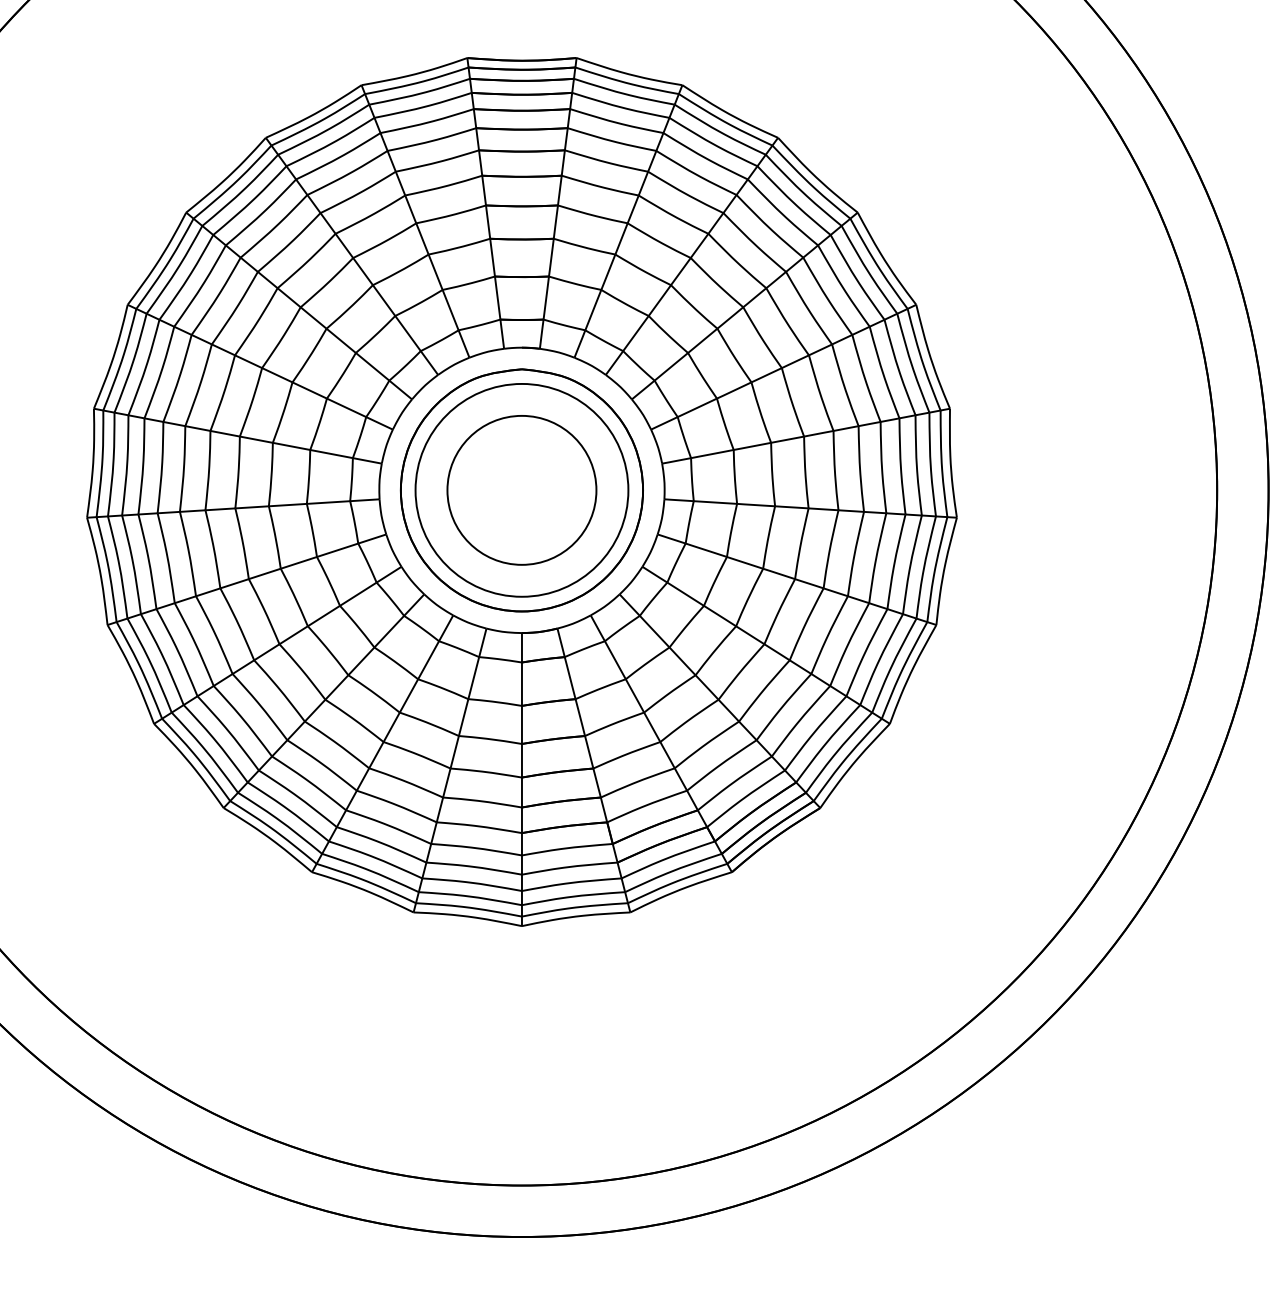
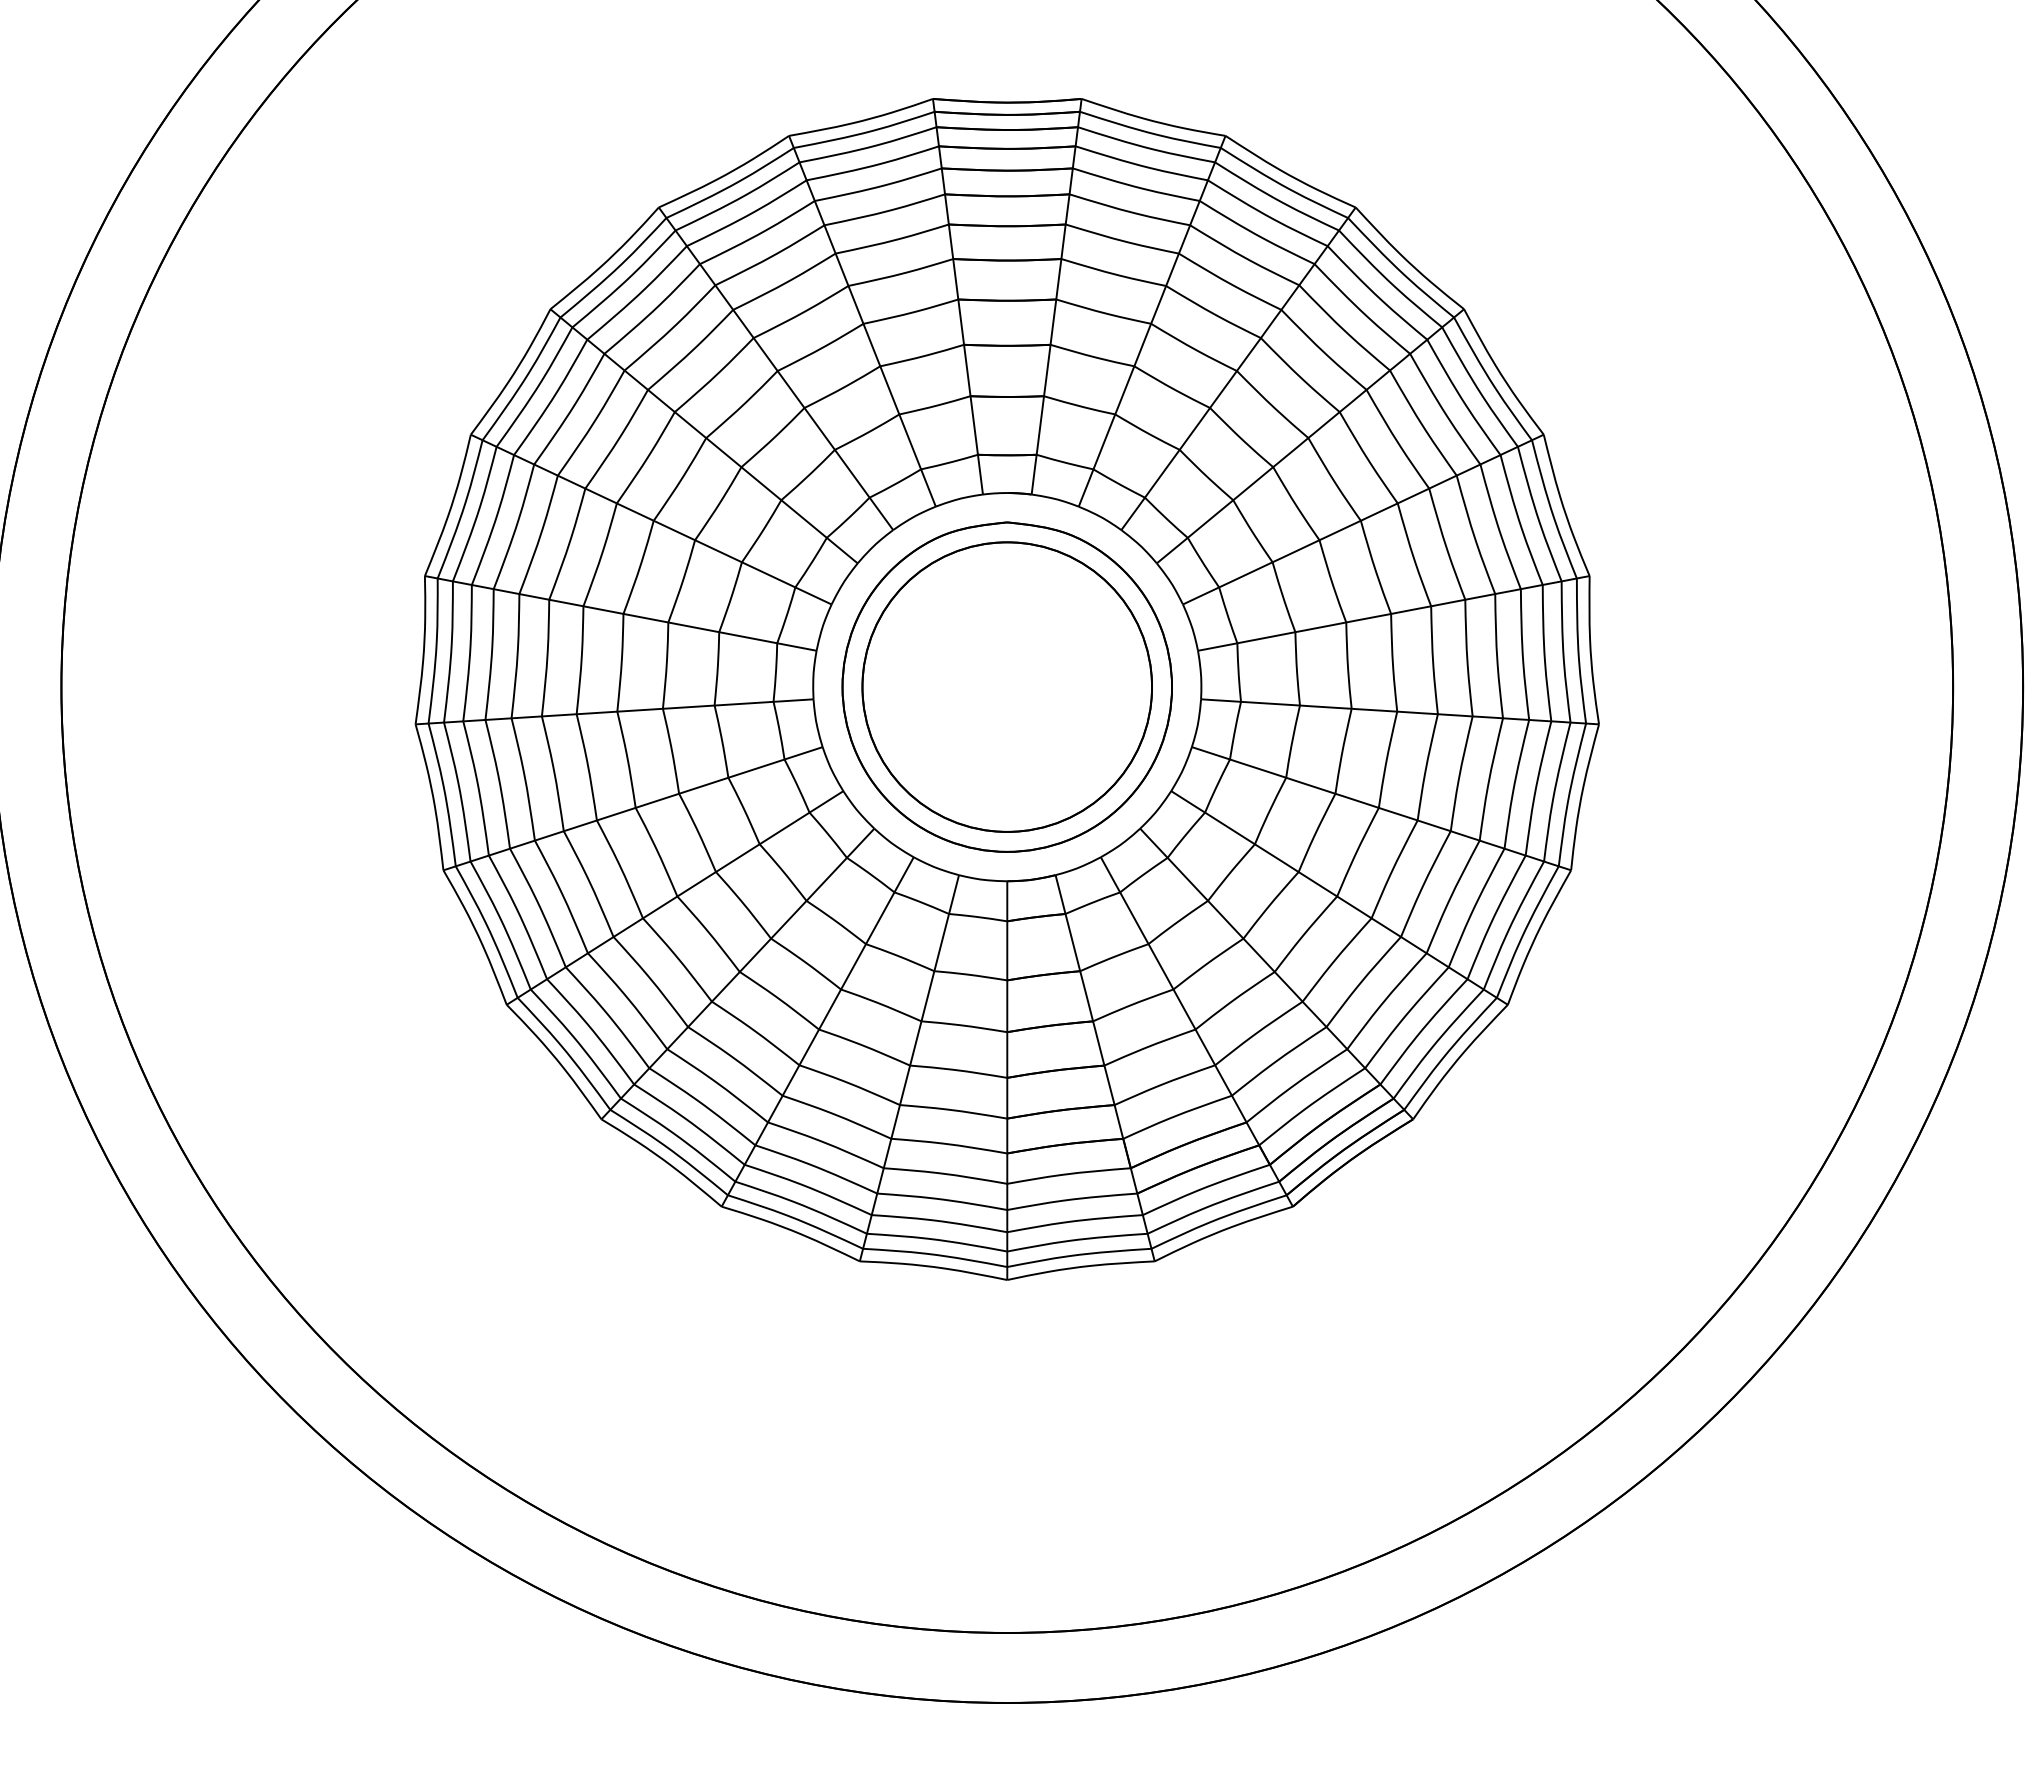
circle: (522, 489) -> (1007, 686), size x1.43

